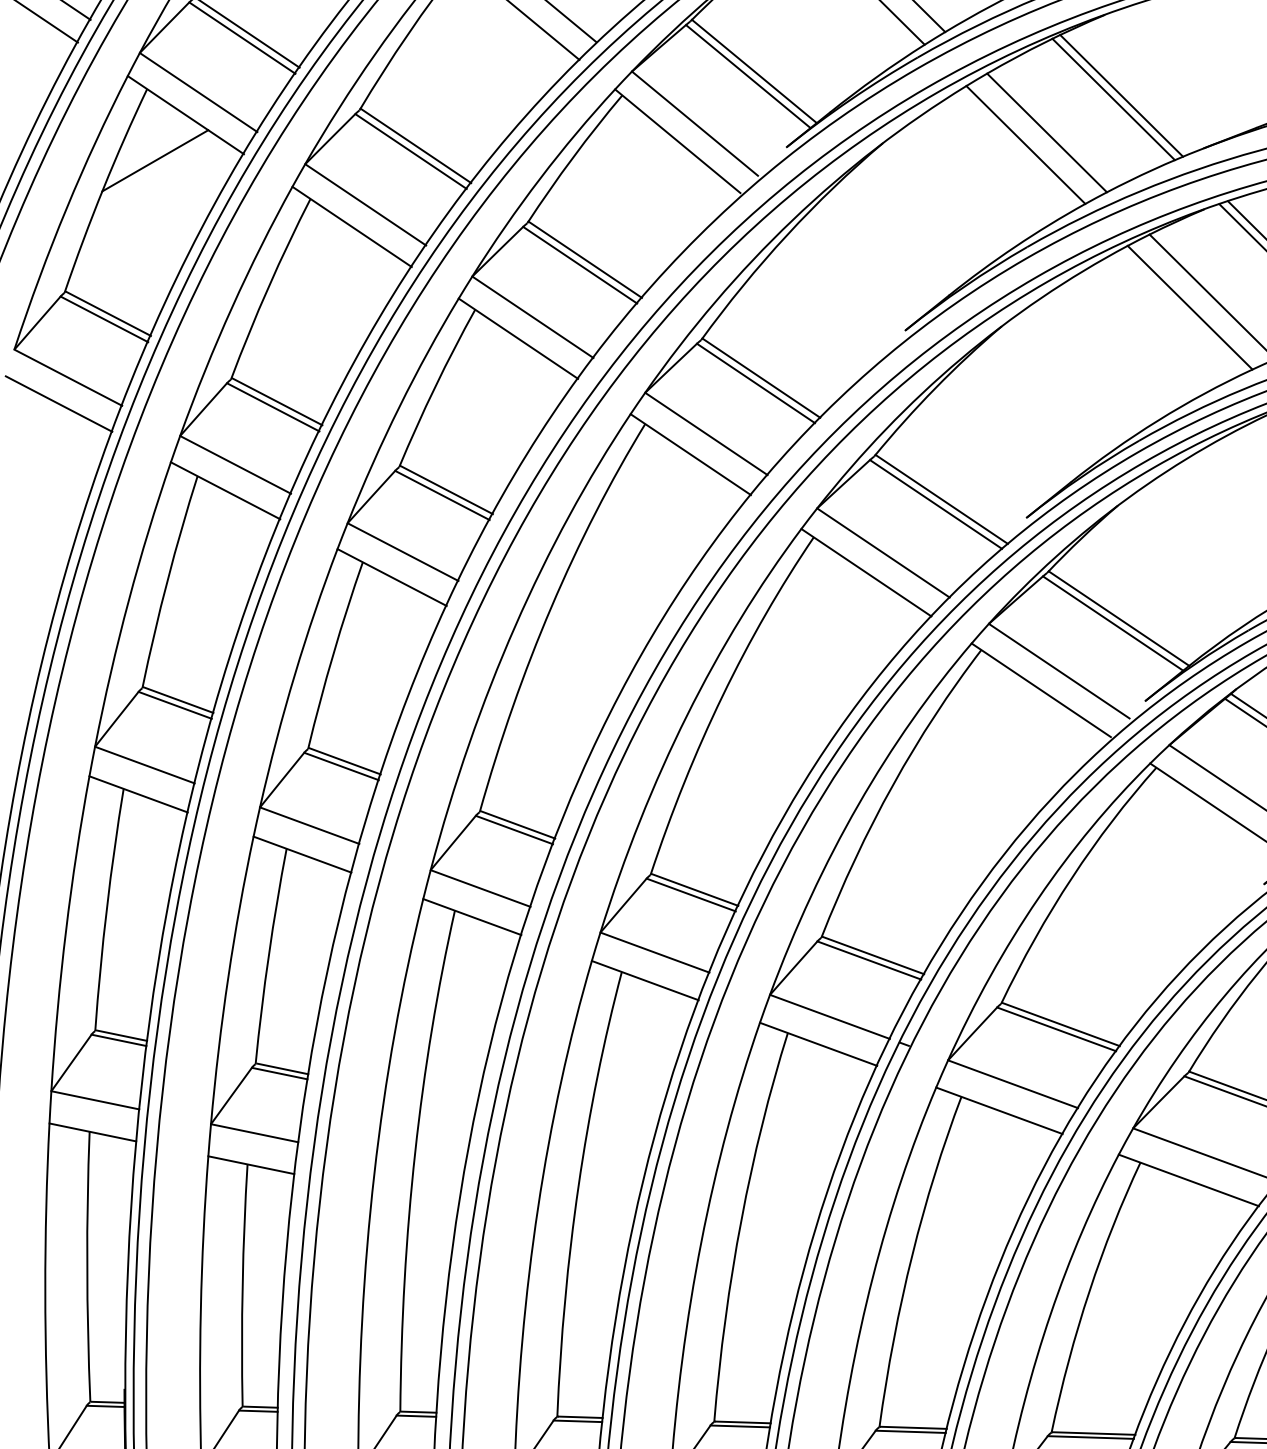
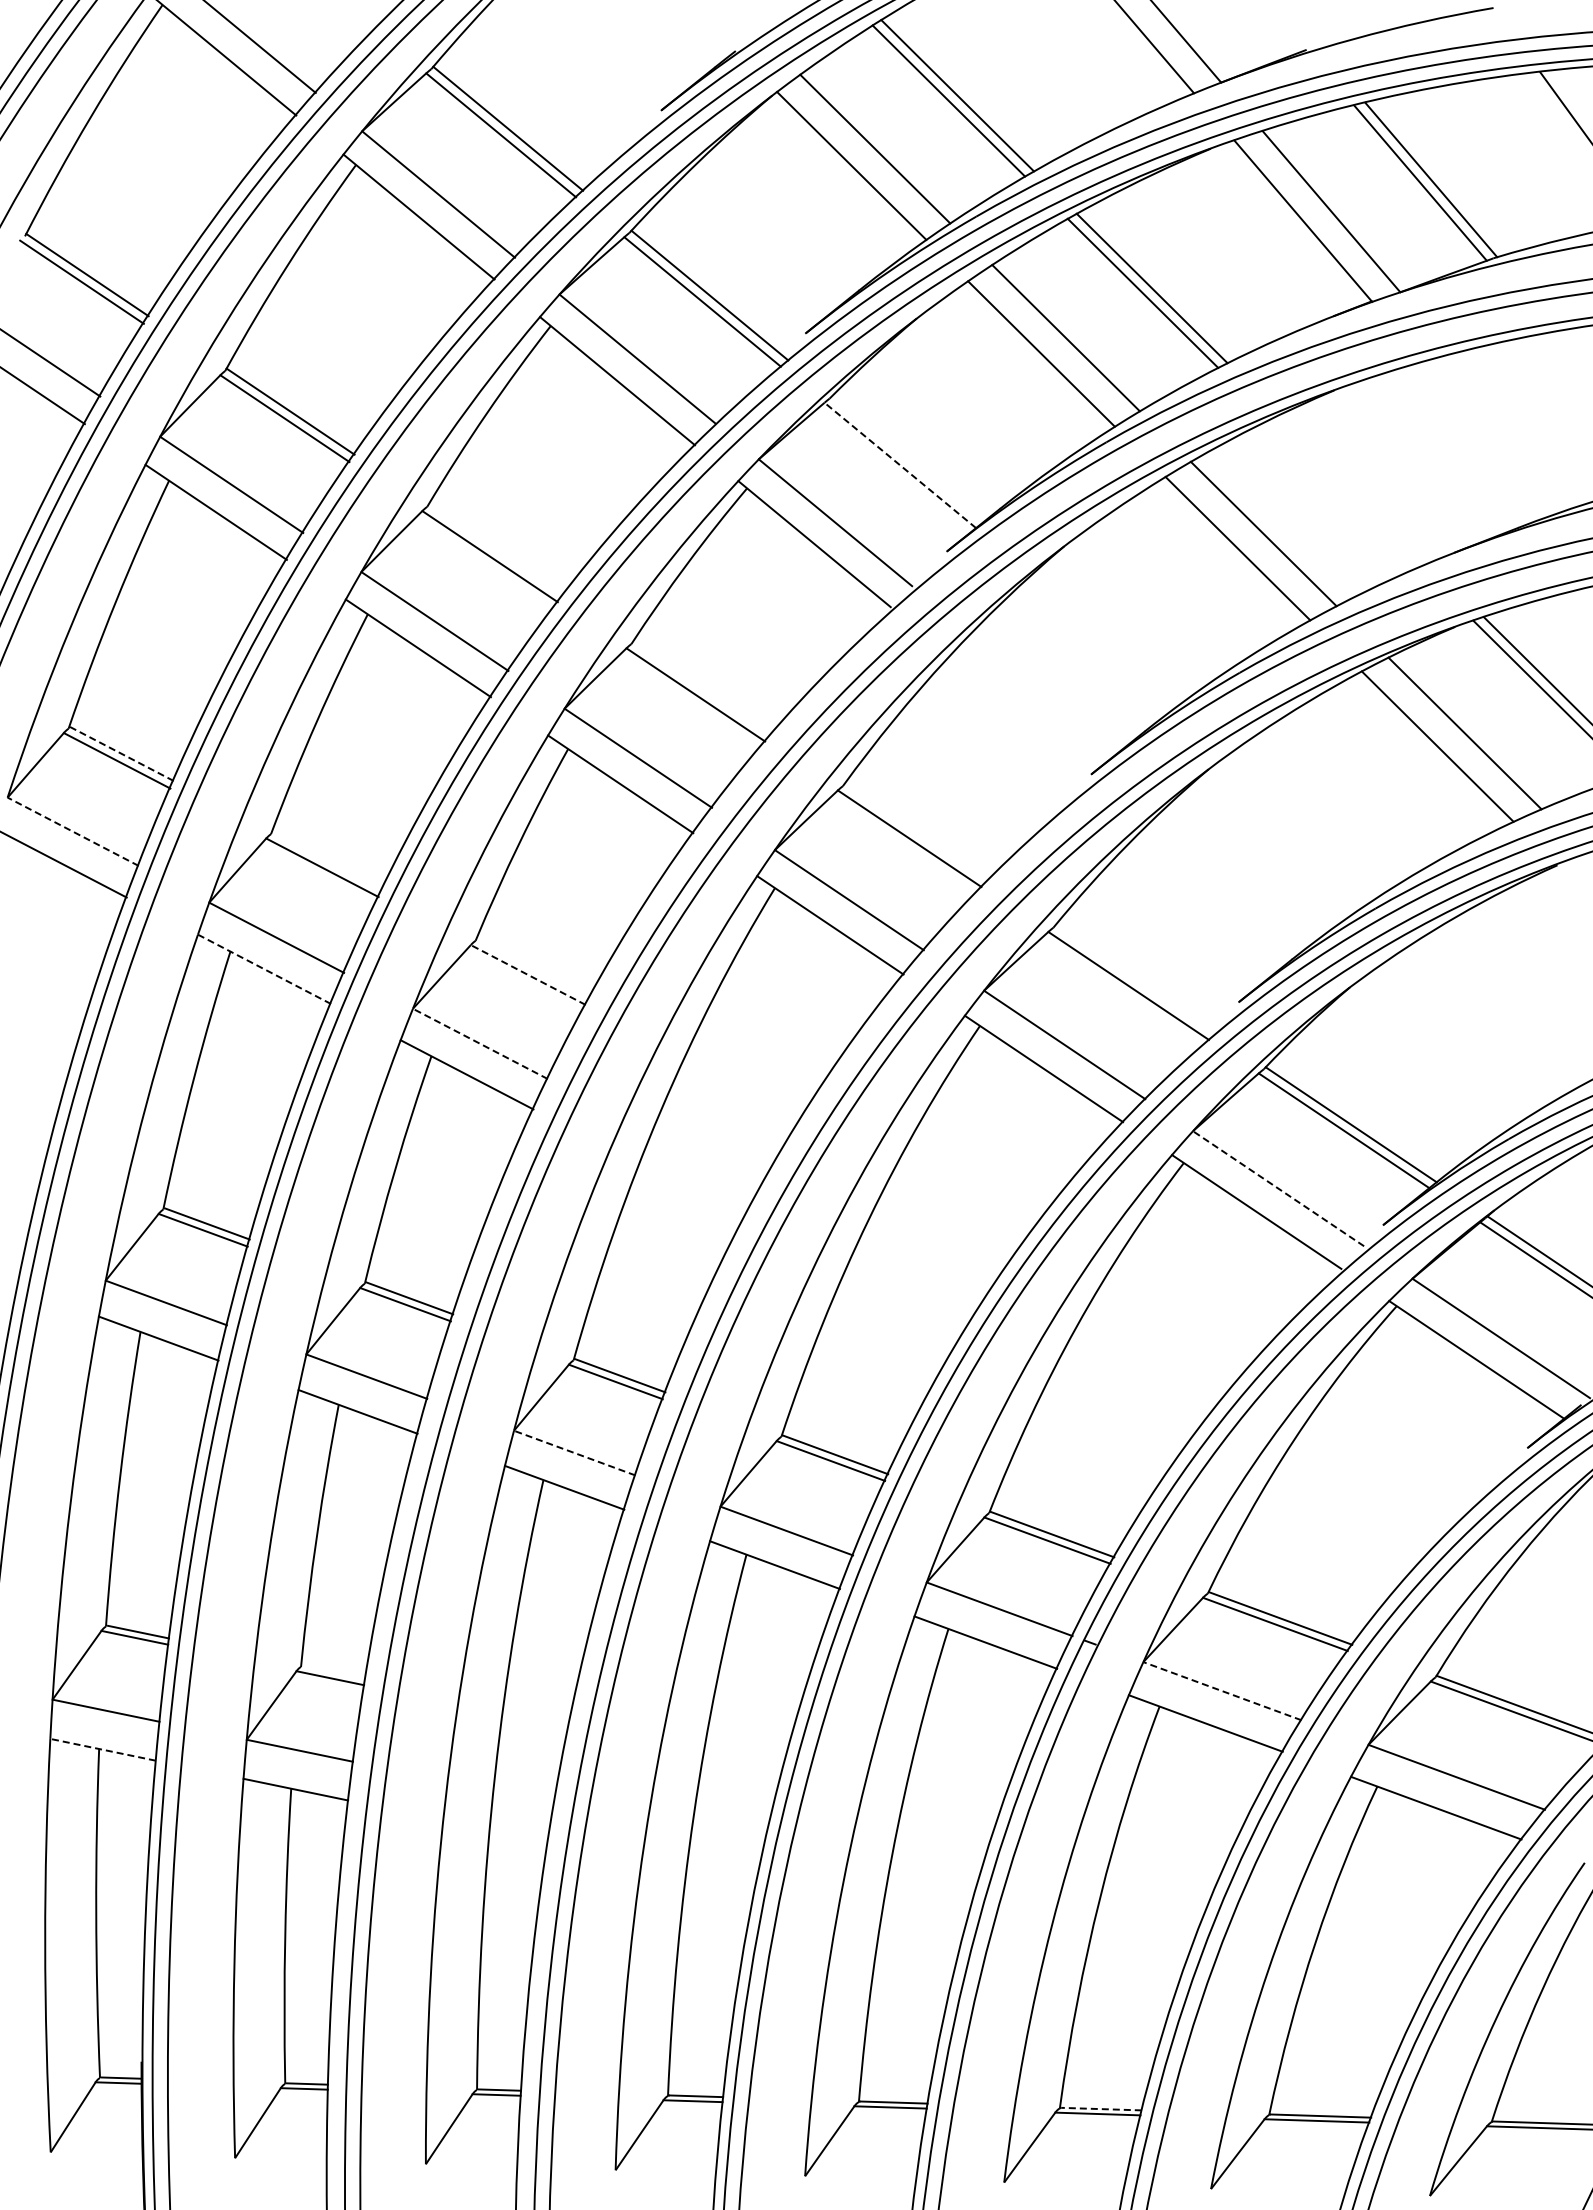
line: (754, 71) -> (907, 459), removed
line: (747, 76) -> (899, 465), solid -> dashed
line: (1121, 95) -> (1354, 488), removed
line: (1113, 99) -> (1344, 493), removed
line: (415, 145) -> (495, 549), removed
line: (154, 160) -> (178, 567), removed
line: (584, 259) -> (701, 687), removed
line: (108, 313) -> (121, 753), solid -> dashed
line: (68, 377) -> (73, 831), solid -> dashed
line: (760, 378) -> (915, 832), removed
line: (277, 401) -> (327, 860), removed
line: (445, 489) -> (532, 967), removed
line: (225, 490) -> (264, 969), solid -> dashed
line: (442, 495) -> (528, 975), solid -> dashed
line: (941, 499) -> (1135, 979), removed
line: (402, 551) -> (479, 1043), solid -> dashed
line: (1059, 670) -> (1278, 1188), solid -> dashed
line: (480, 888) -> (574, 1453), solid -> dashed
line: (283, 1068) -> (334, 1672), removed
line: (1012, 1084) -> (1221, 1691), solid -> dashed
line: (93, 1132) -> (103, 1749), solid -> dashed
line: (913, 1428) -> (1101, 2109), solid -> dashed

